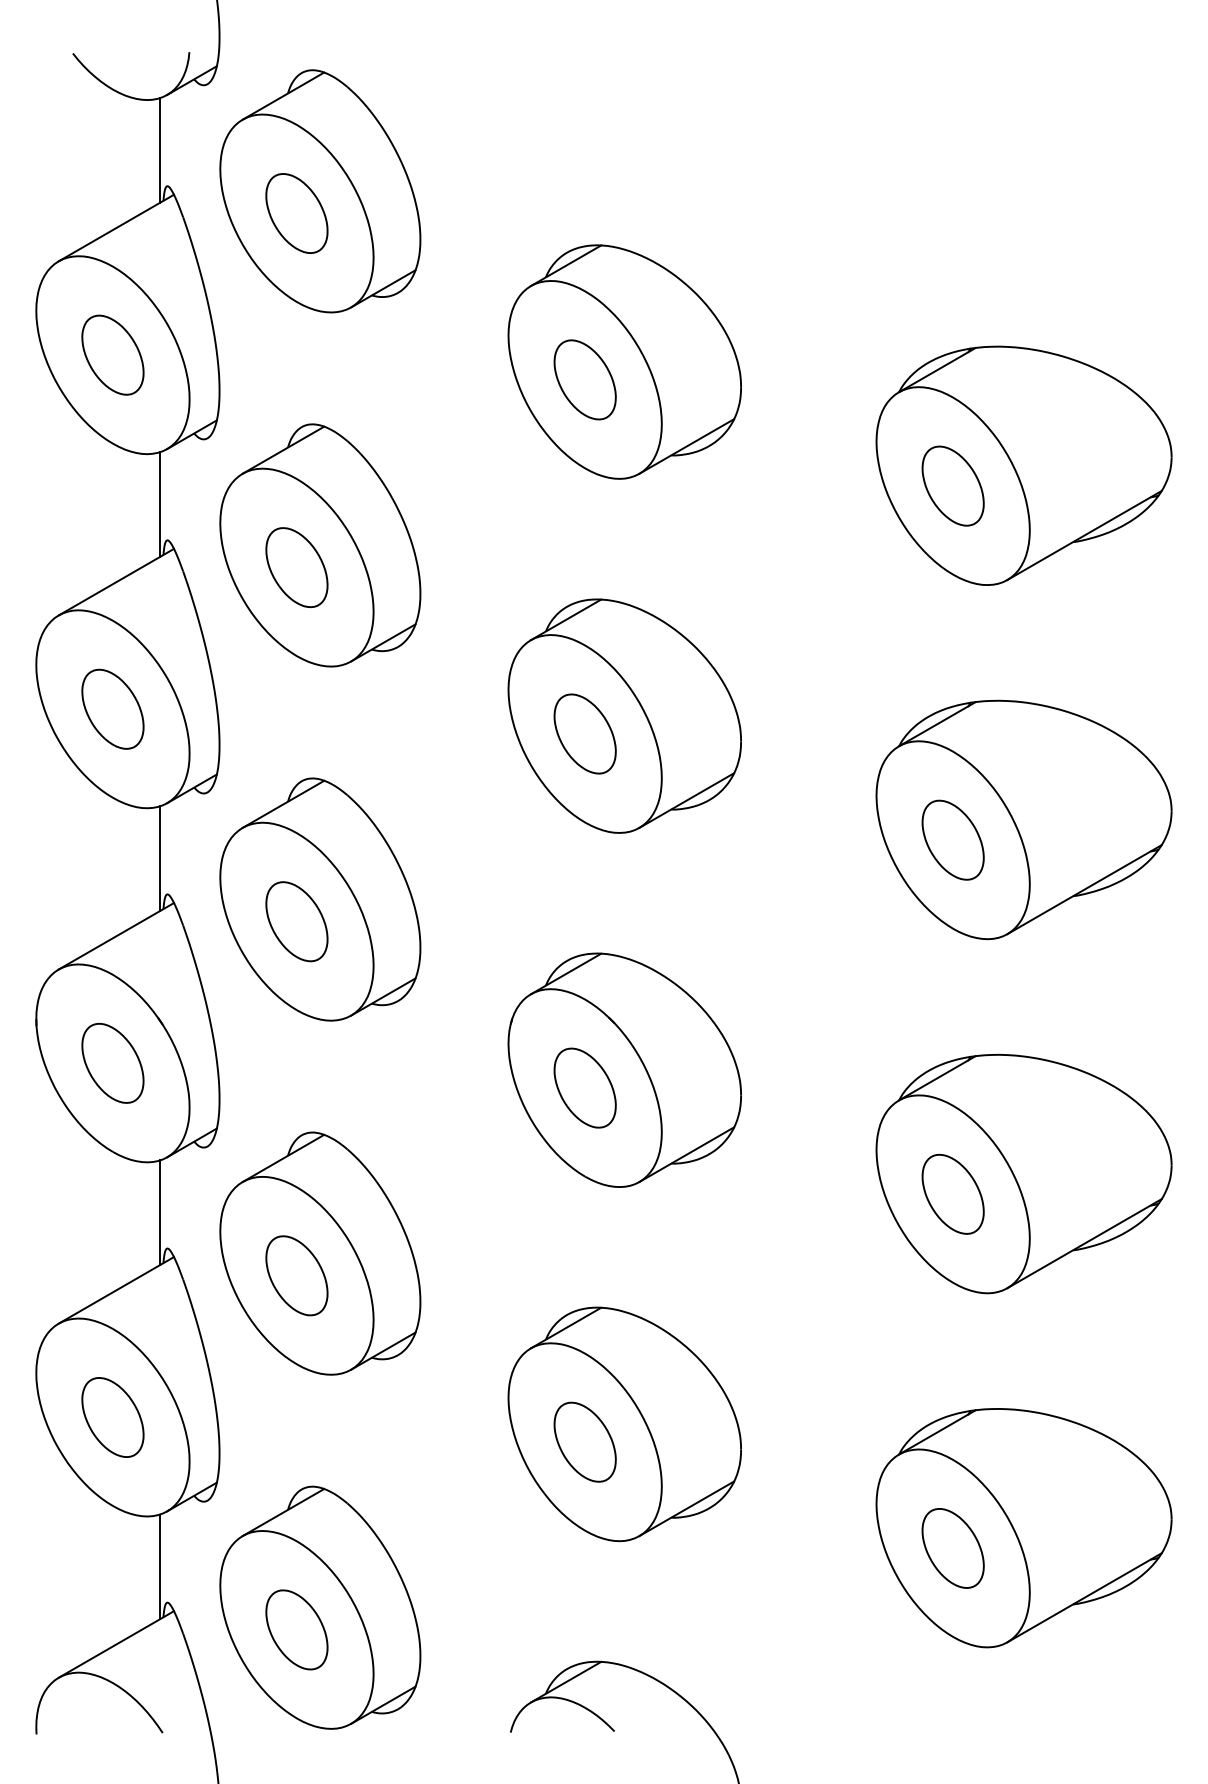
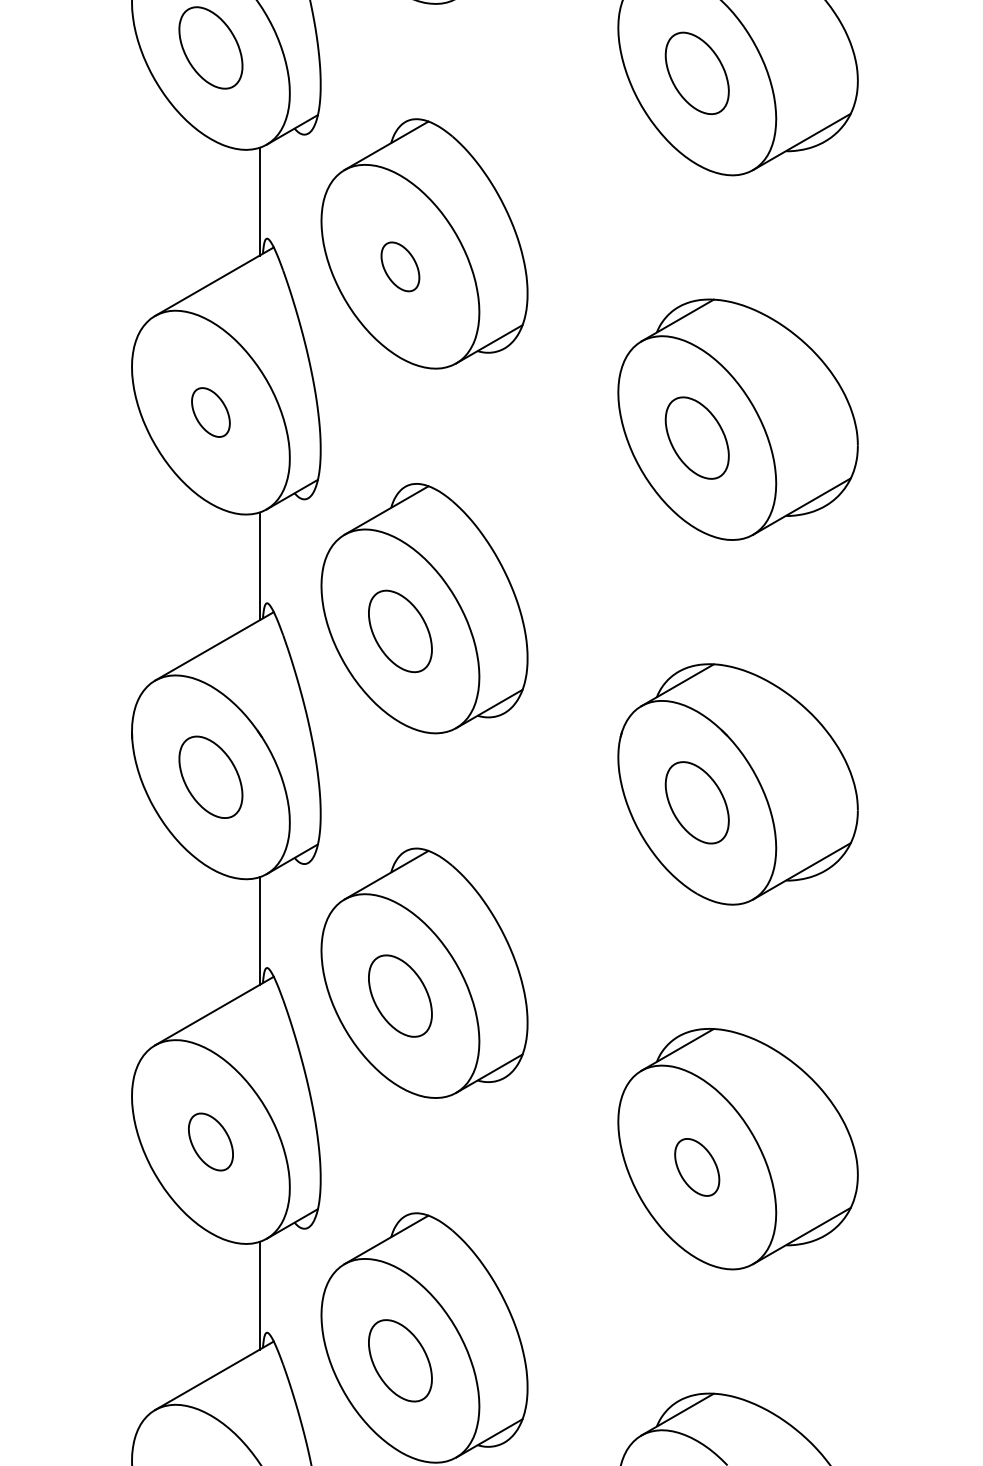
part: (296, 567) -> (399, 266), size x0.6
part: (112, 708) -> (210, 411), size x0.6
part: (112, 1417) -> (210, 1142), size x0.7
part: (584, 1441) -> (696, 1166), size x0.7

